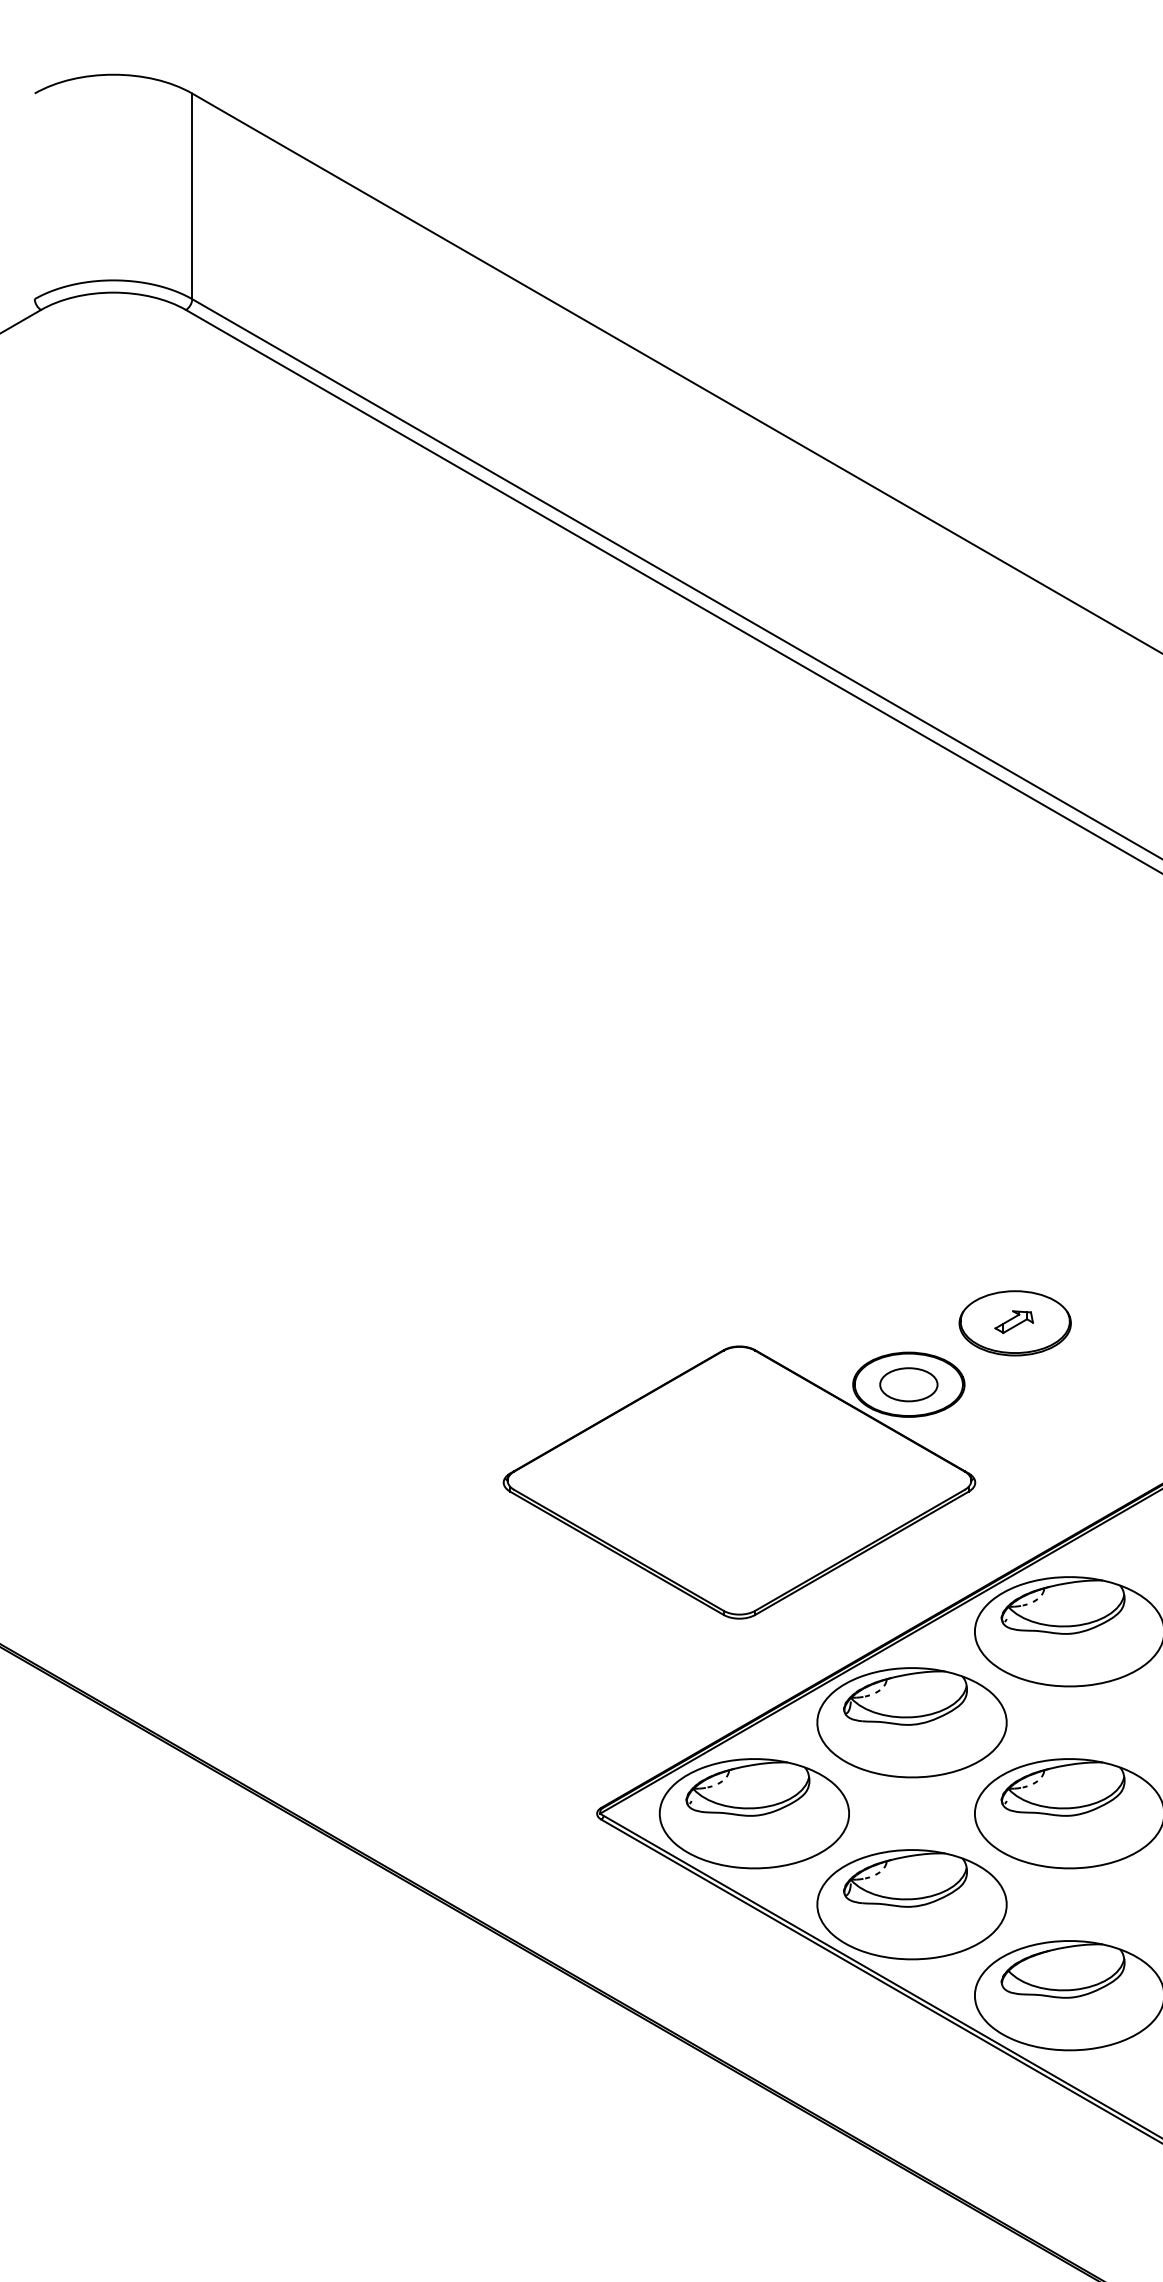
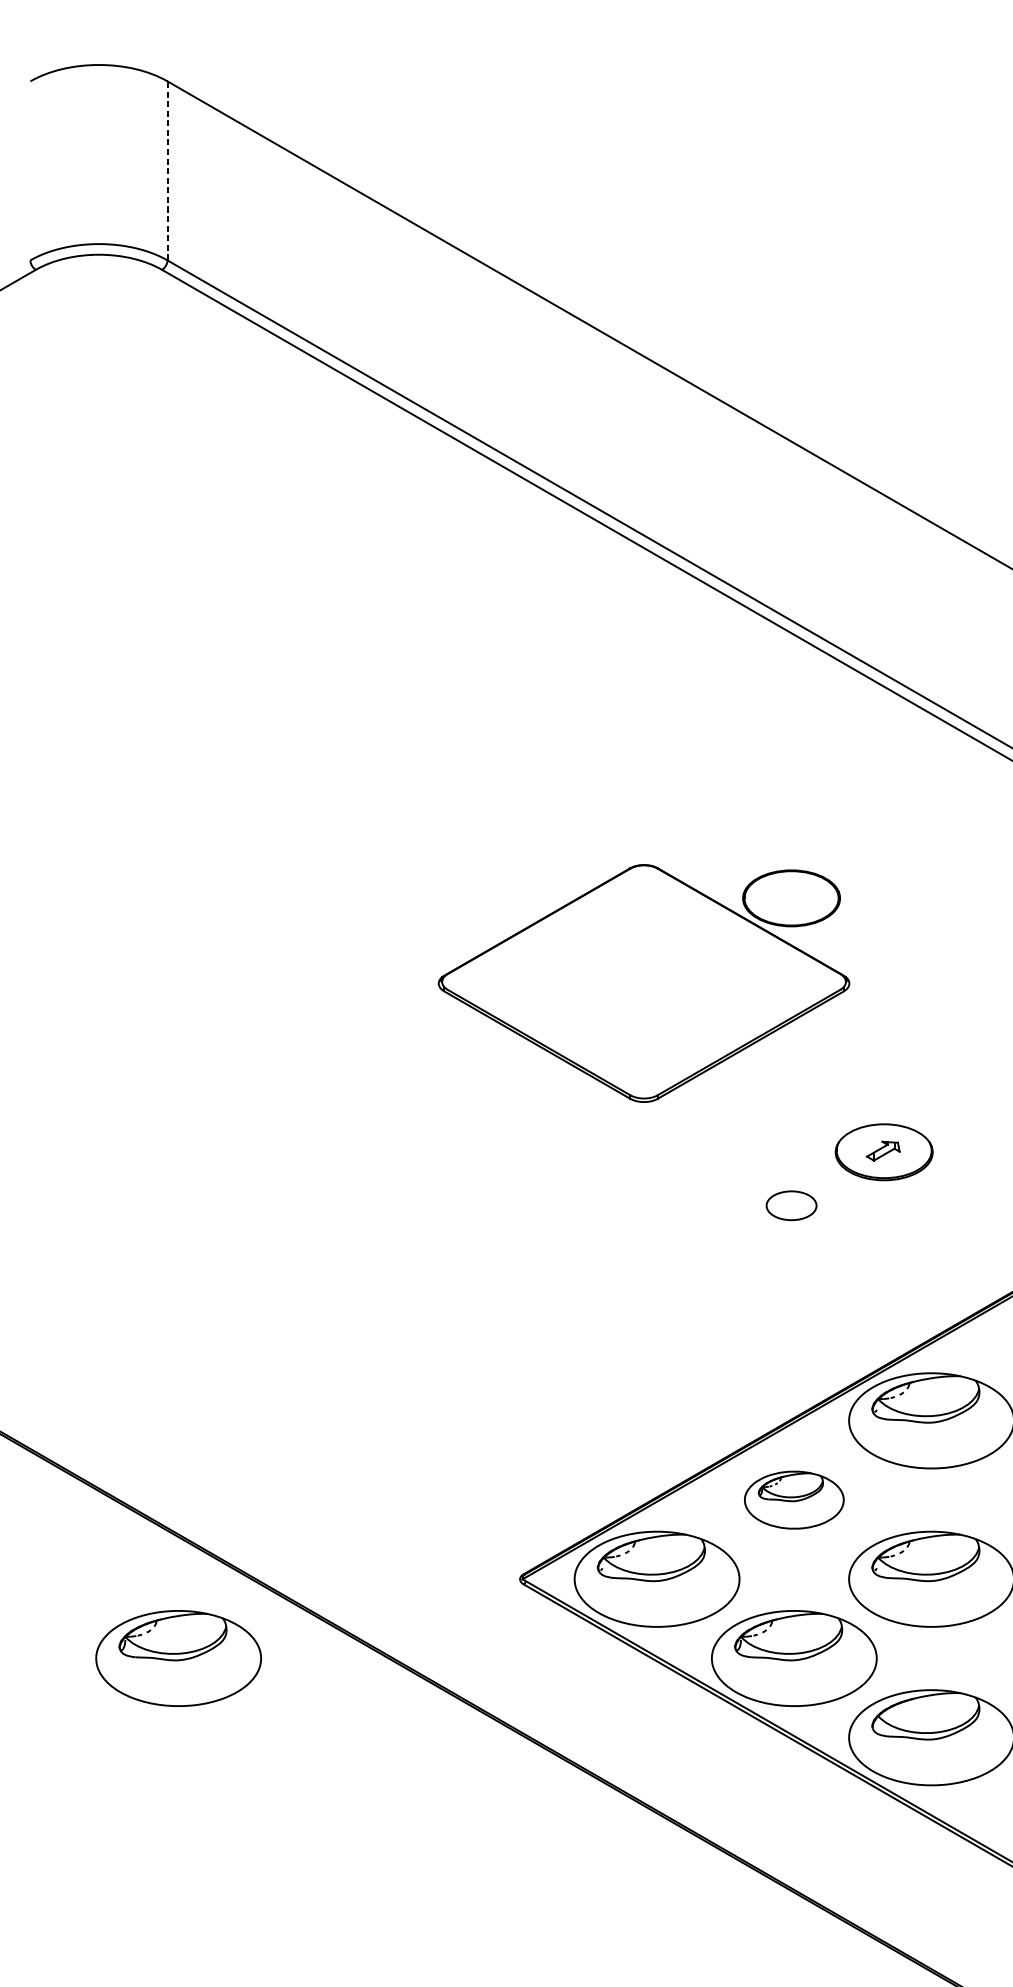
line: (192, 196) -> (167, 171), solid -> dashed
part: (739, 1482) -> (644, 983), moved
part: (911, 1722) -> (793, 1499), size x0.6
part: (204, 1904) -> (178, 1658), added

